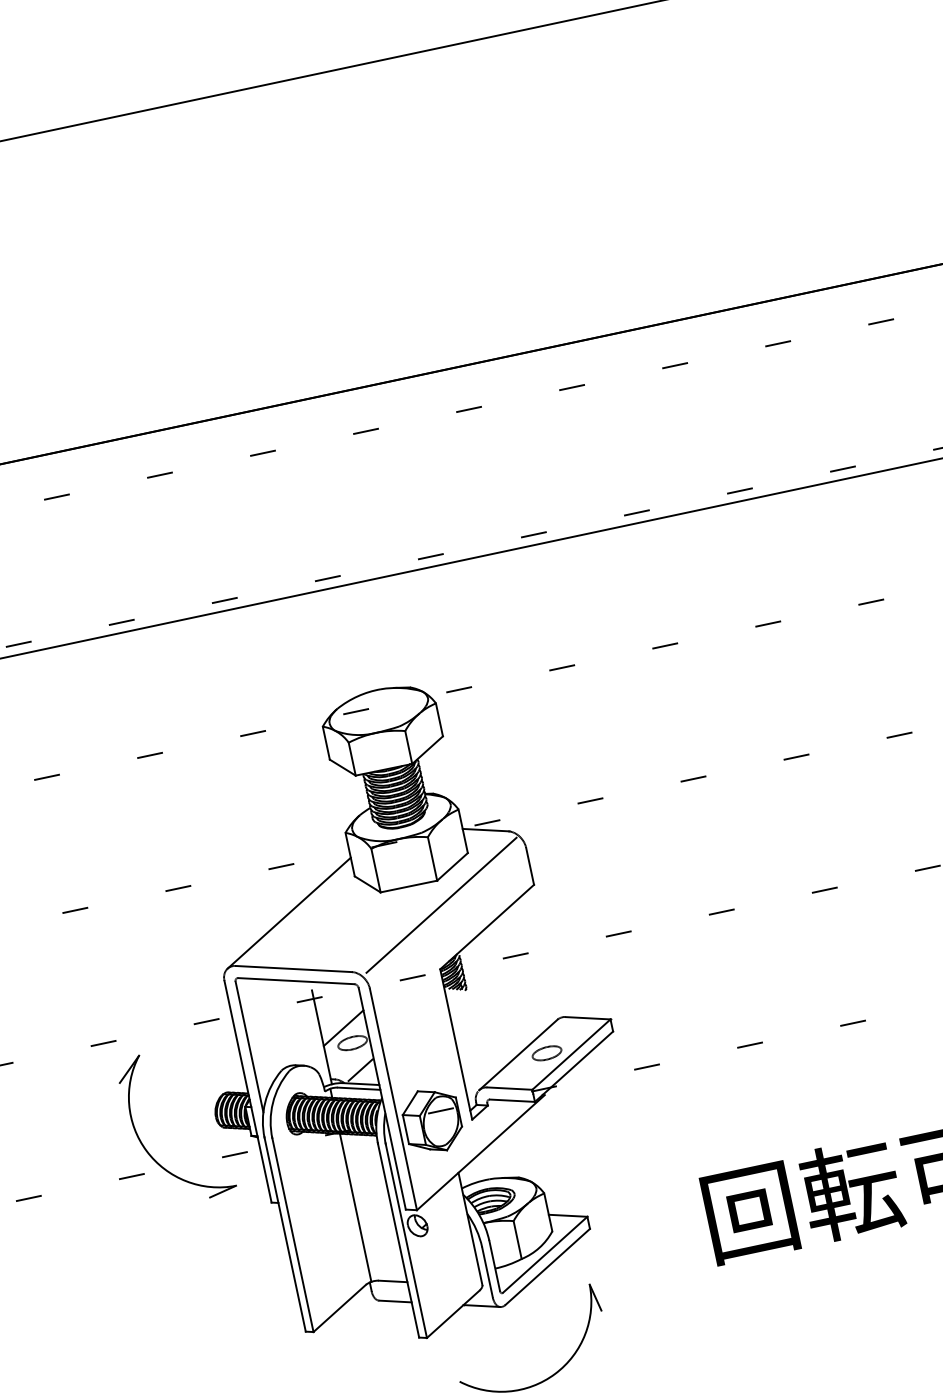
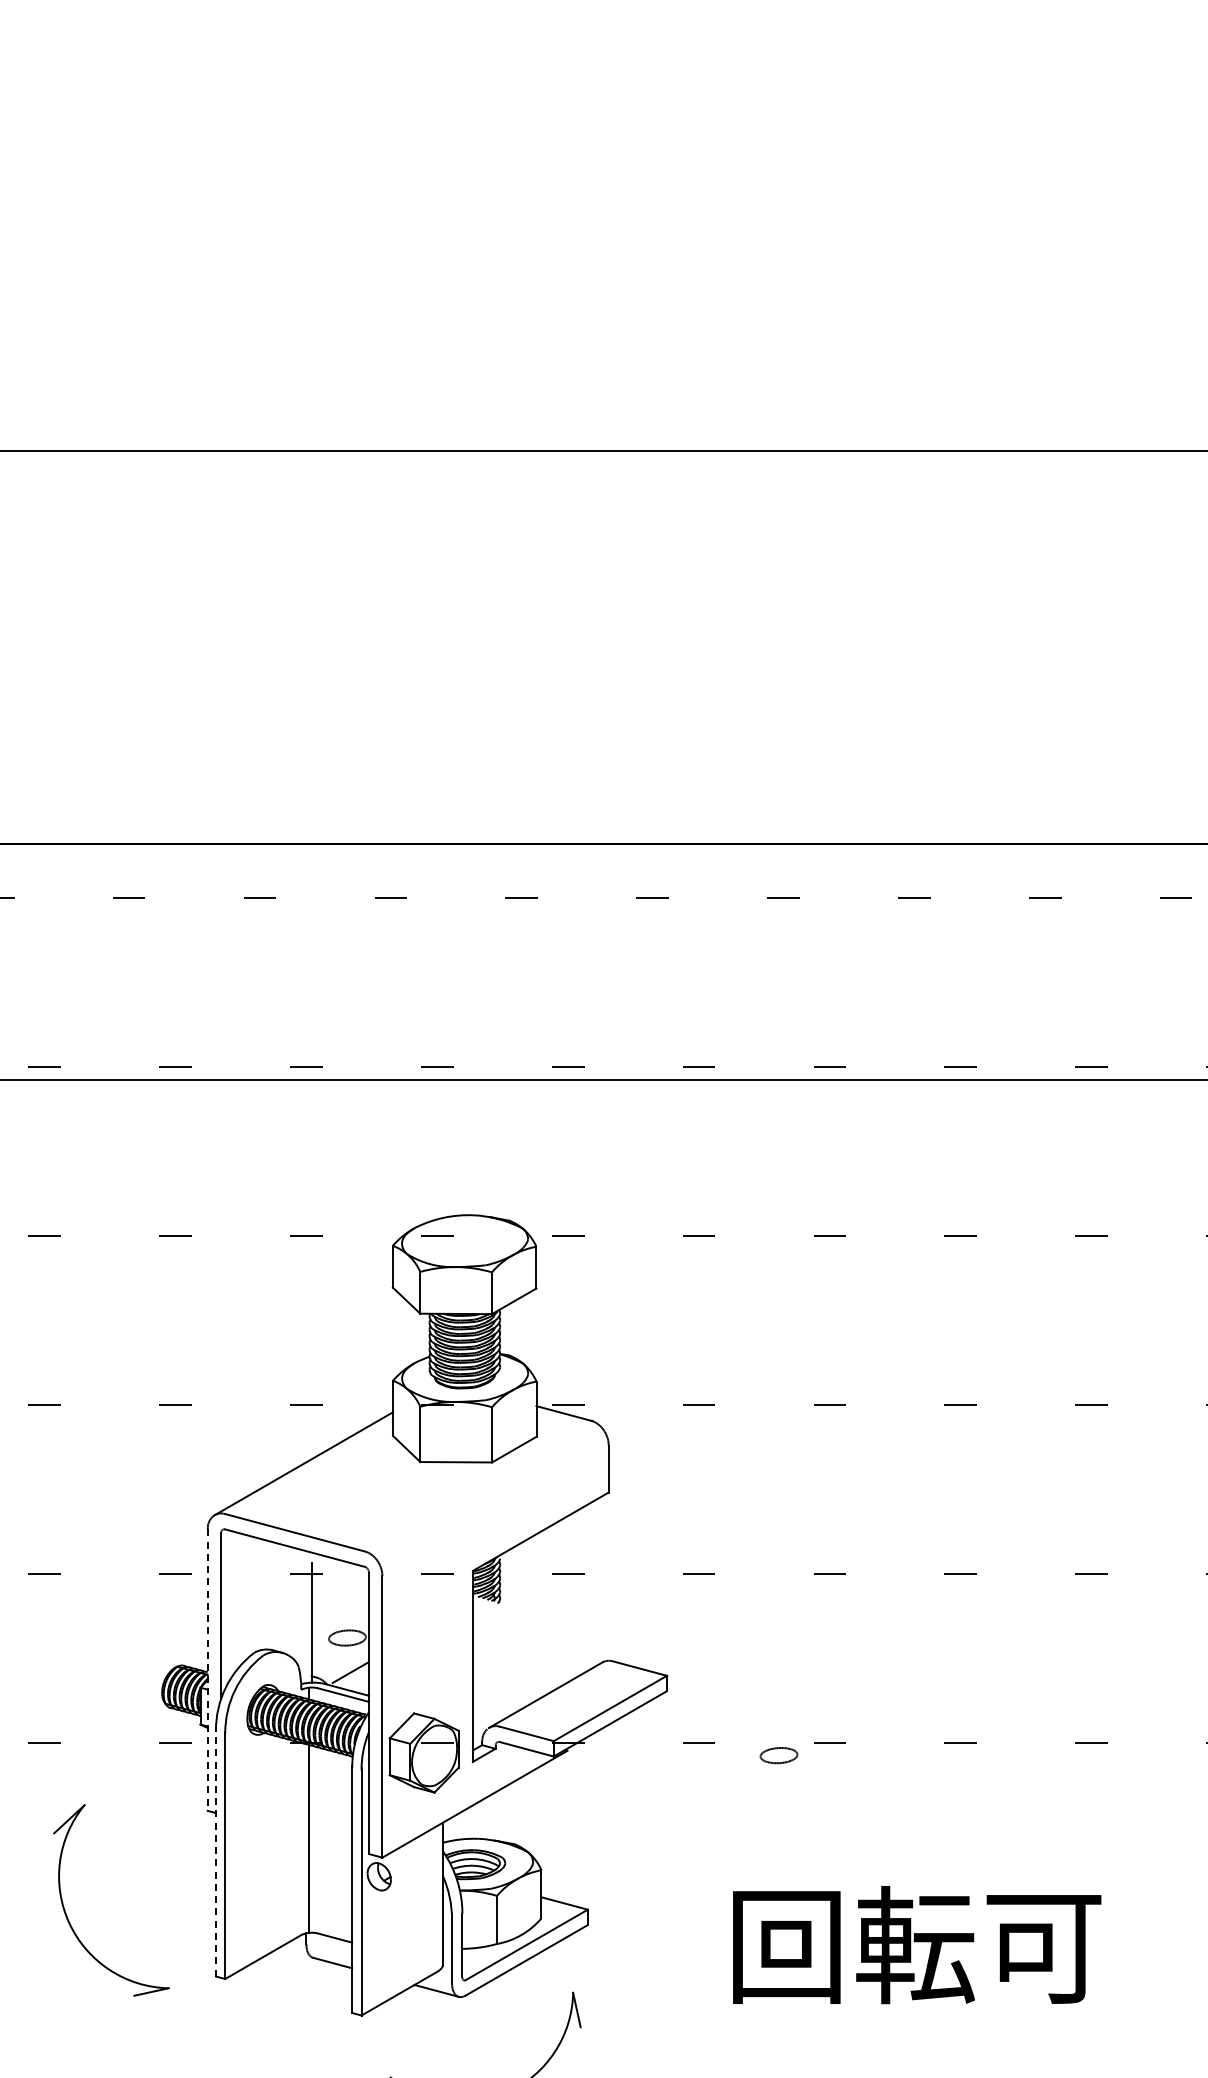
line: (441, 905) -> (490, 1493), removed
line: (343, 1028) -> (340, 1617), removed
part: (546, 1053) -> (778, 1755), moved
line: (247, 1092) -> (207, 1670), solid -> dashed
part: (144, 1145) -> (67, 1915), moved
line: (284, 1234) -> (215, 1852), solid -> dashed

